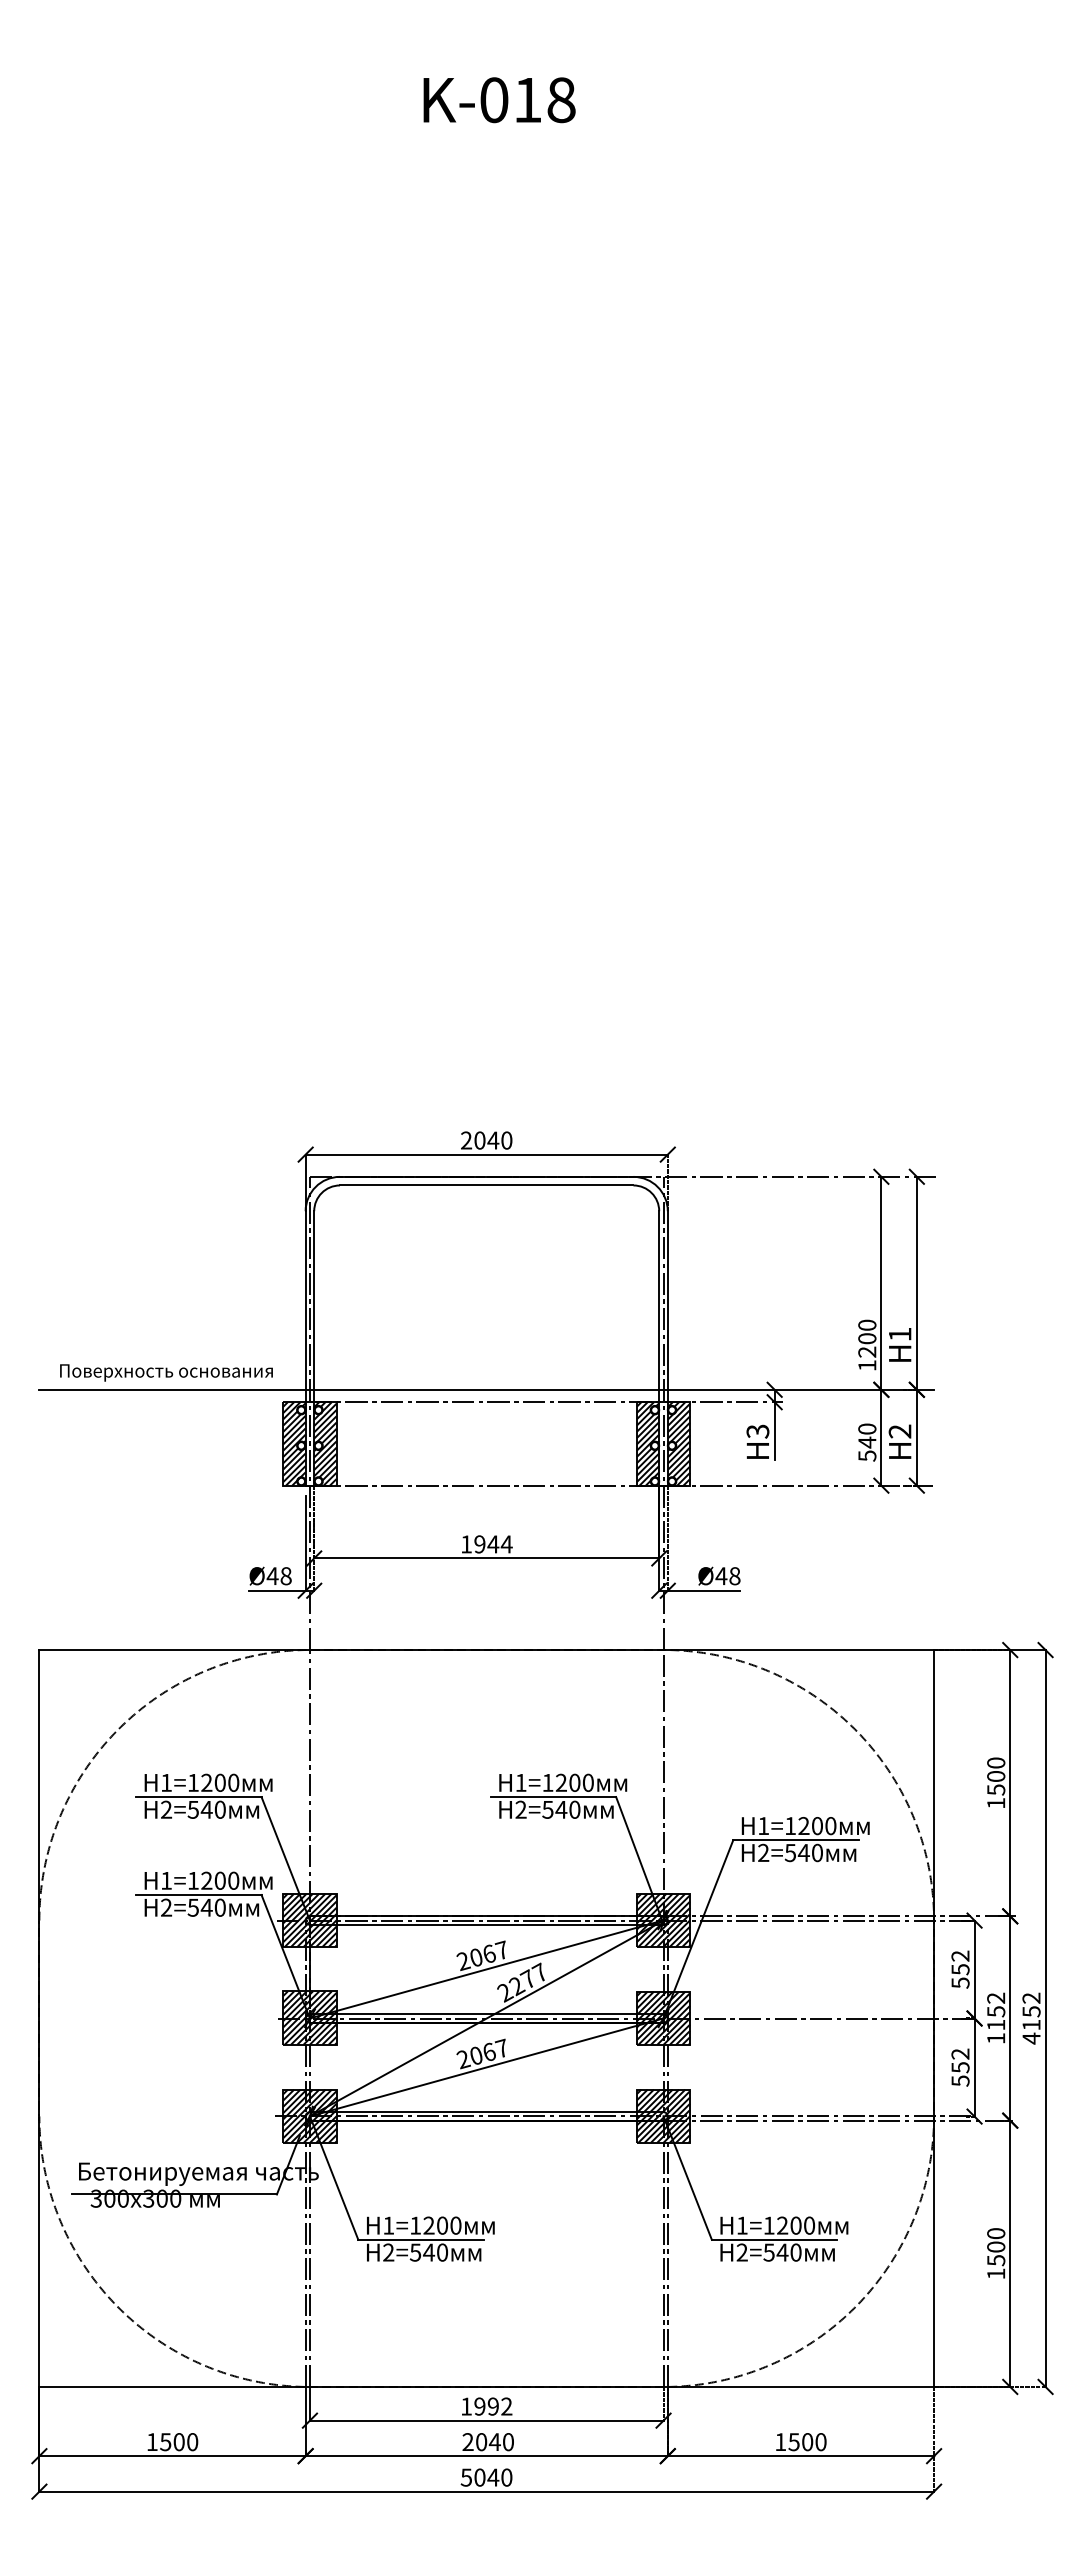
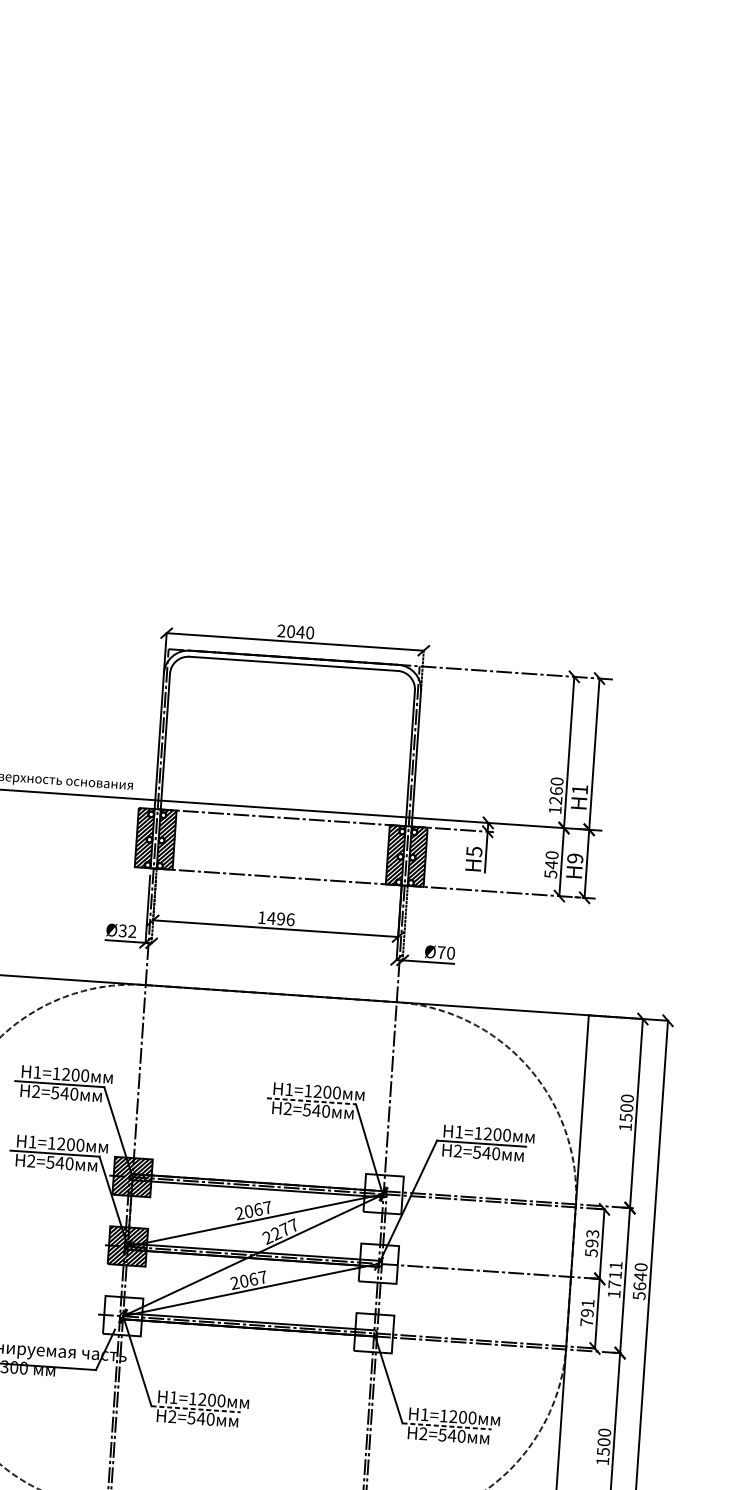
text: (867, 1338) -> (556, 790), 1200 -> 1260
text: (757, 1430) -> (474, 850), H3 -> H5
text: (900, 1431) -> (575, 858), H2 -> H9
text: (492, 1544) -> (280, 919), 1944 -> 1496
text: (727, 1575) -> (445, 952), Ø48 -> Ø70
text: (278, 1576) -> (126, 931), Ø48 -> Ø32
line: (553, 1797) -> (311, 1101), solid -> dashed
hatch: (663, 1920) -> (383, 1194), removed
text: (960, 1962) -> (592, 1238), 552 -> 593
text: (996, 2011) -> (615, 1274), 1152 -> 1711
hatch: (663, 2017) -> (378, 1263), removed
text: (1031, 2018) -> (640, 1281), 4152 -> 5640
text: (960, 2067) -> (587, 1313), 552 -> 791
hatch: (309, 2115) -> (122, 1315), removed
hatch: (663, 2115) -> (374, 1332), removed
line: (421, 2239) -> (196, 1409), solid -> dashed
line: (774, 2239) -> (447, 1426), solid -> dashed

